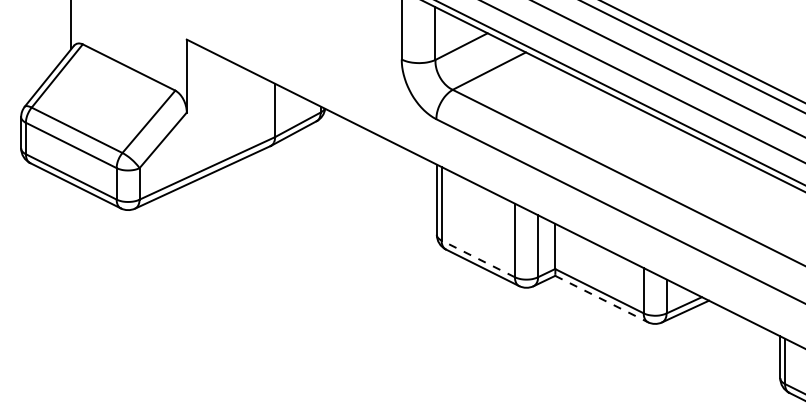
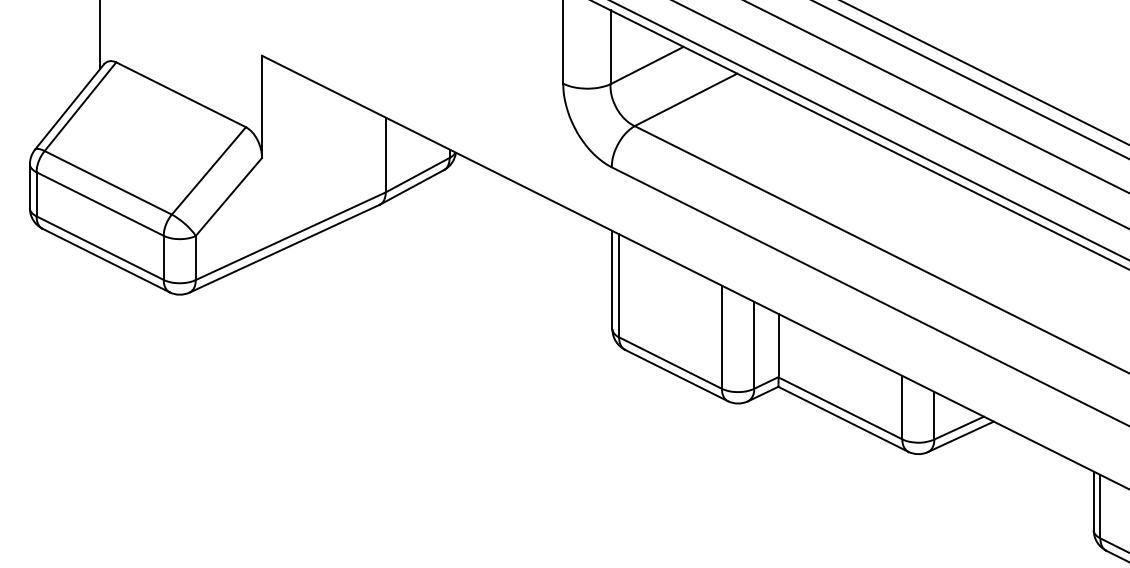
line: (477, 258) -> (669, 362), dashed -> solid
line: (601, 299) -> (843, 419), dashed -> solid

